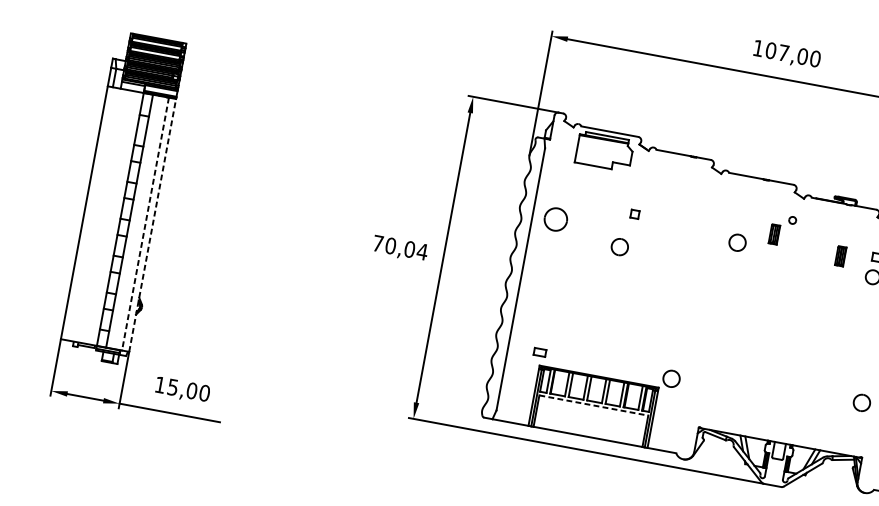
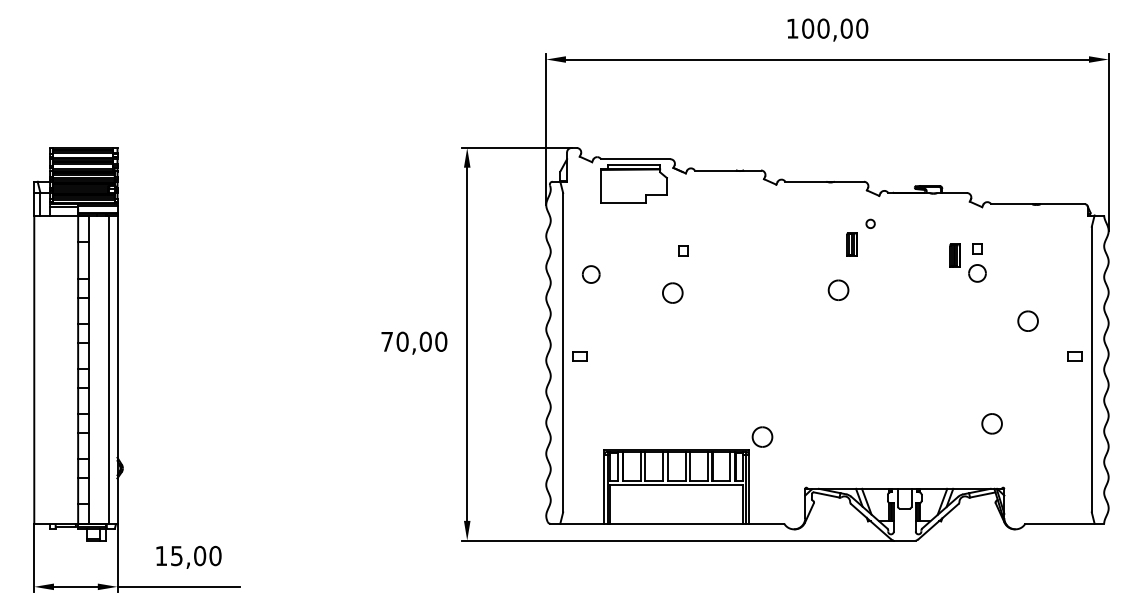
text: (783, 52) -> (823, 28), 107,00 -> 100,00
part: (555, 219) -> (590, 274), size x0.62
line: (145, 224) -> (108, 370), dashed -> solid
line: (152, 225) -> (117, 369), dashed -> solid
part: (737, 242) -> (838, 289), moved
text: (421, 251) -> (440, 341), 70,04 -> 70,00
part: (840, 256) -> (954, 255), moved
part: (539, 352) -> (579, 356), moved
line: (594, 405) -> (677, 485), dashed -> solid

